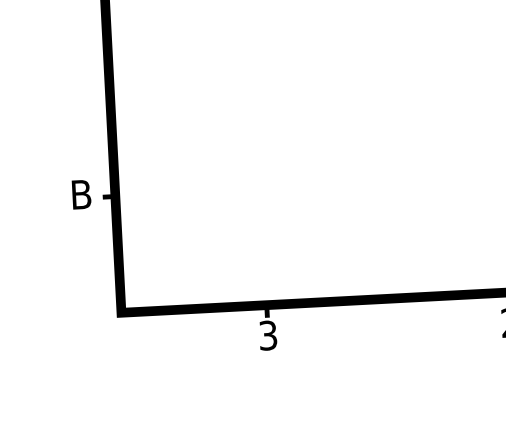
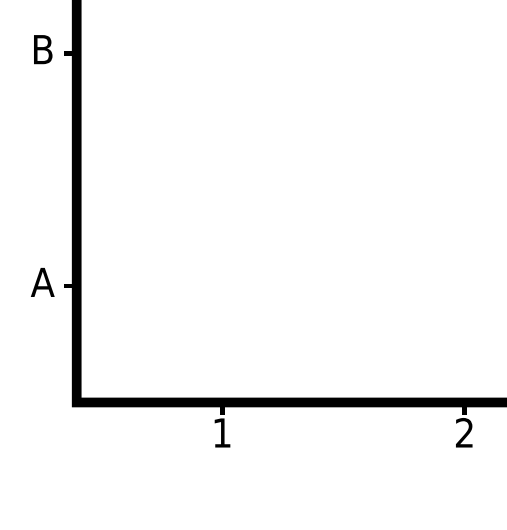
text: (80, 193) -> (42, 281), B -> A
text: (267, 335) -> (221, 432), 3 -> 1

